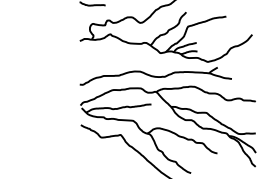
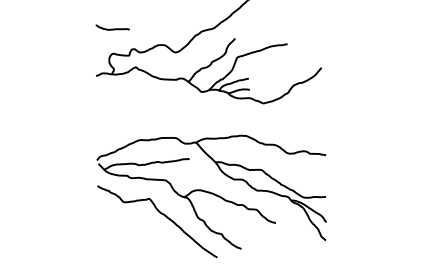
part: (155, 76) -> (195, 122), removed

